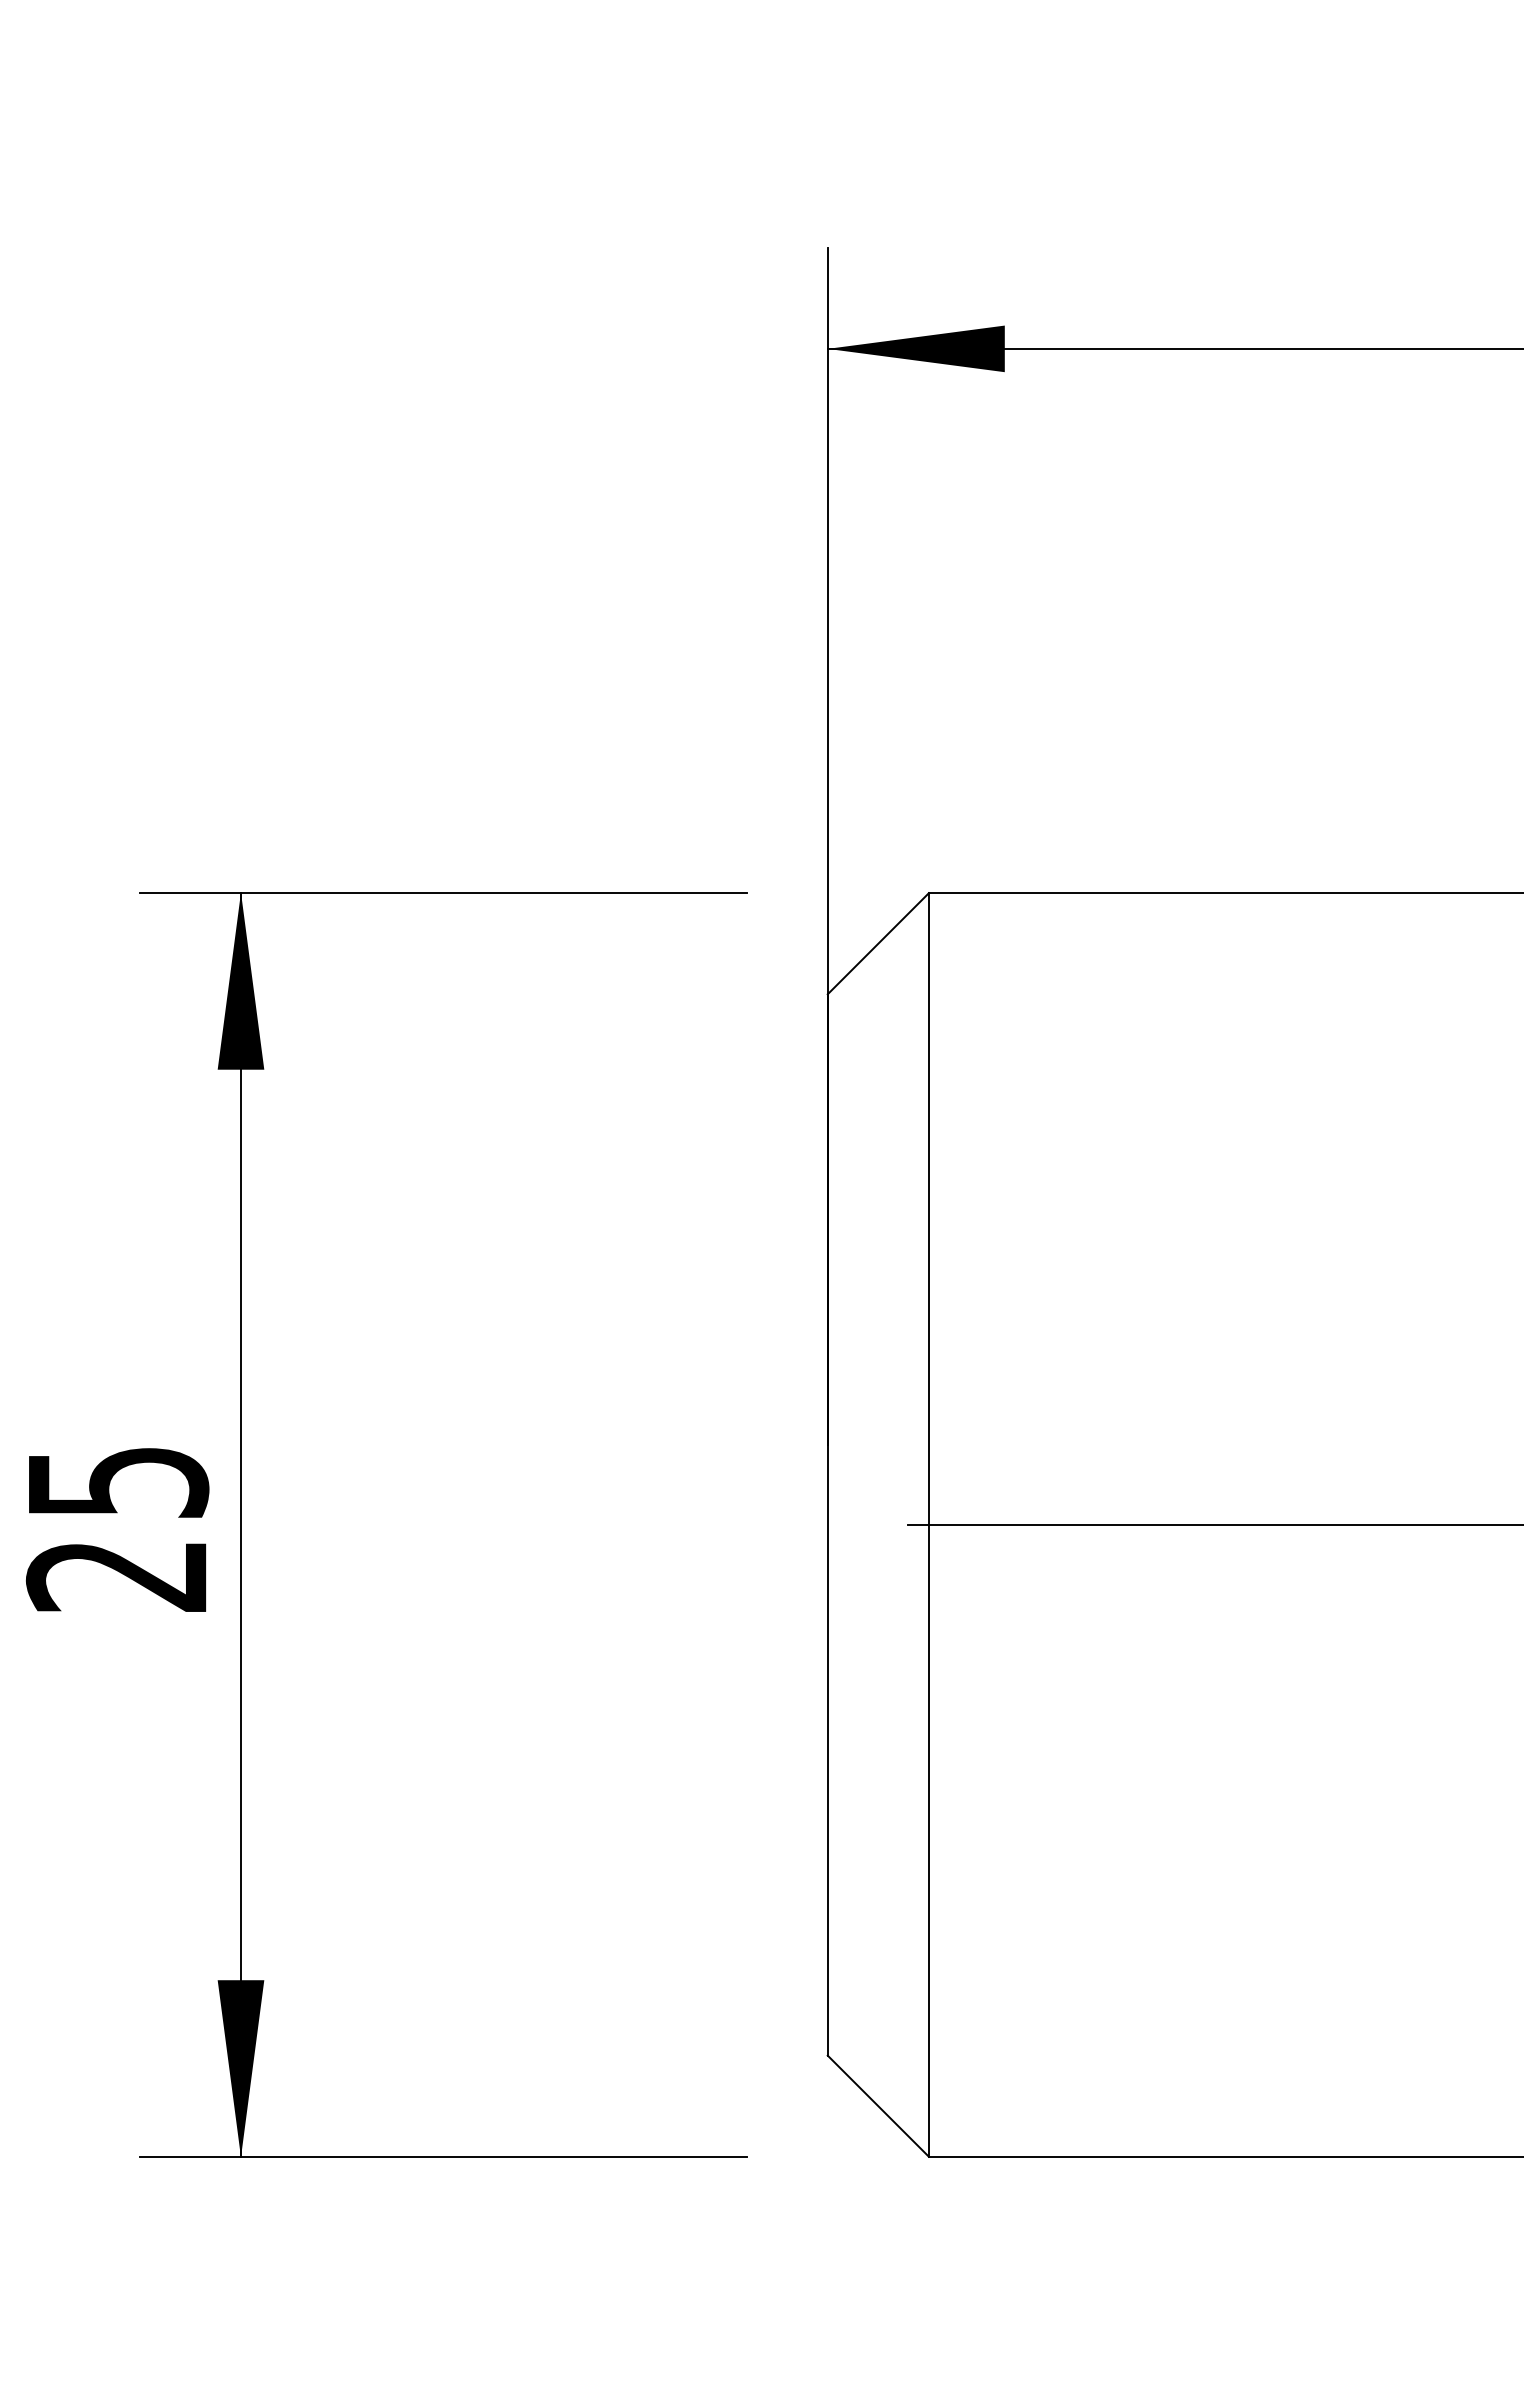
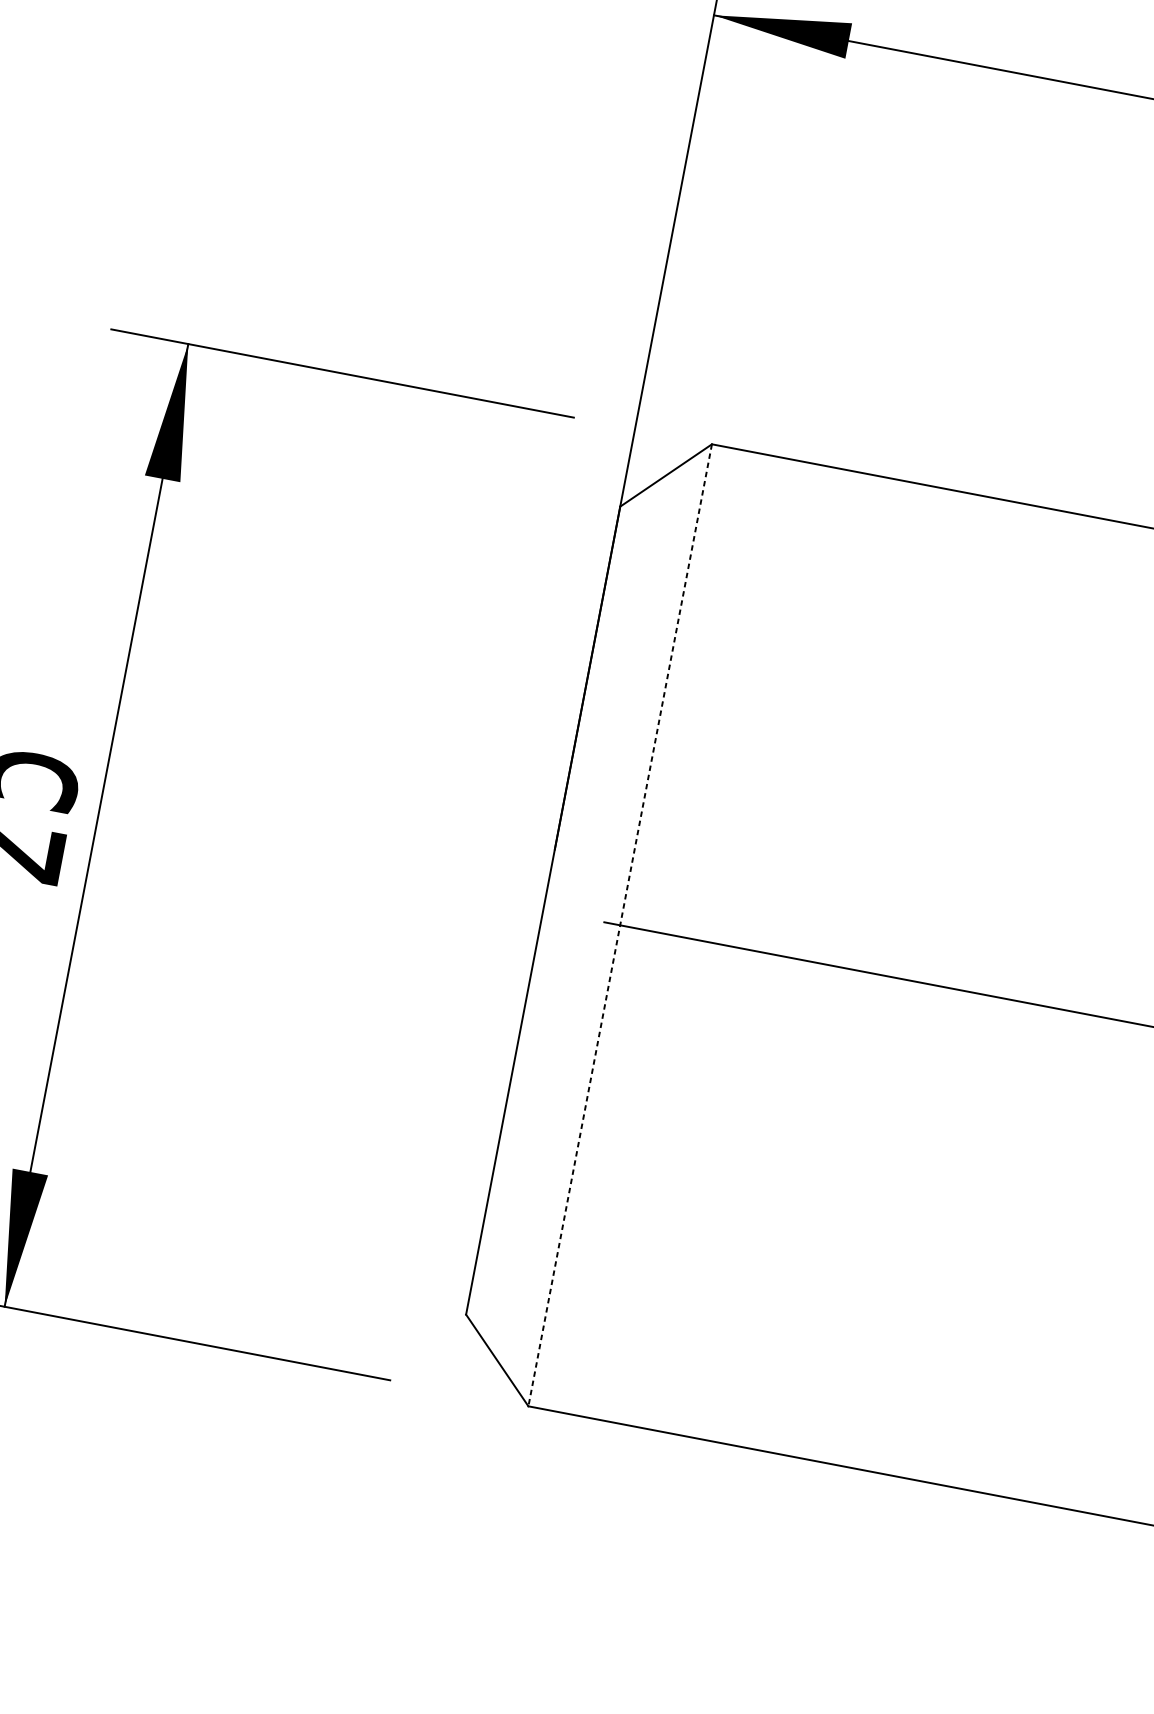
line: (928, 1524) -> (619, 924), solid -> dashed

